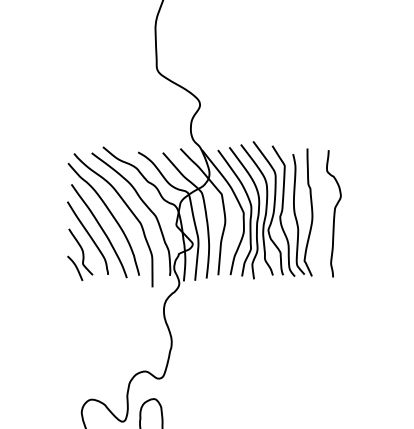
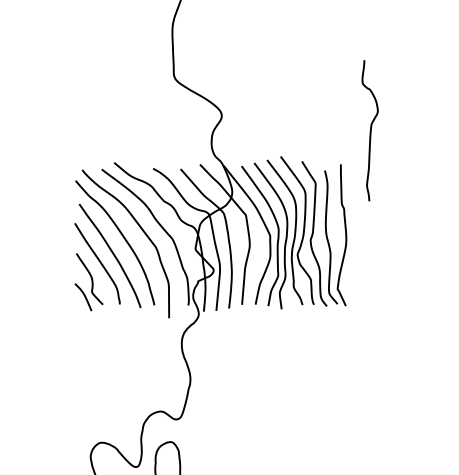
curve: (333, 213) -> (369, 130), moved

